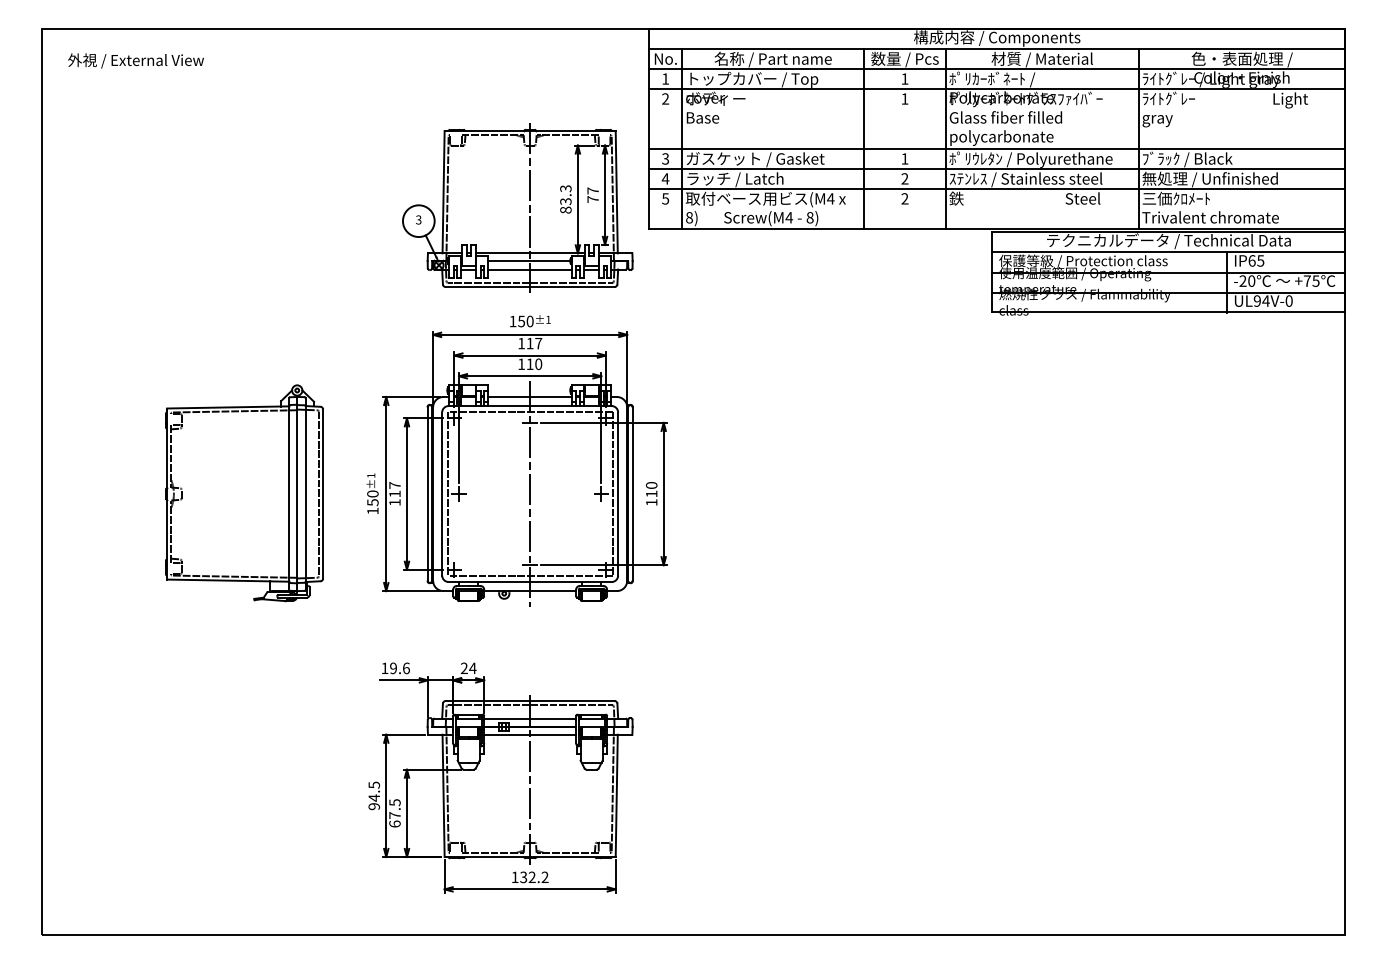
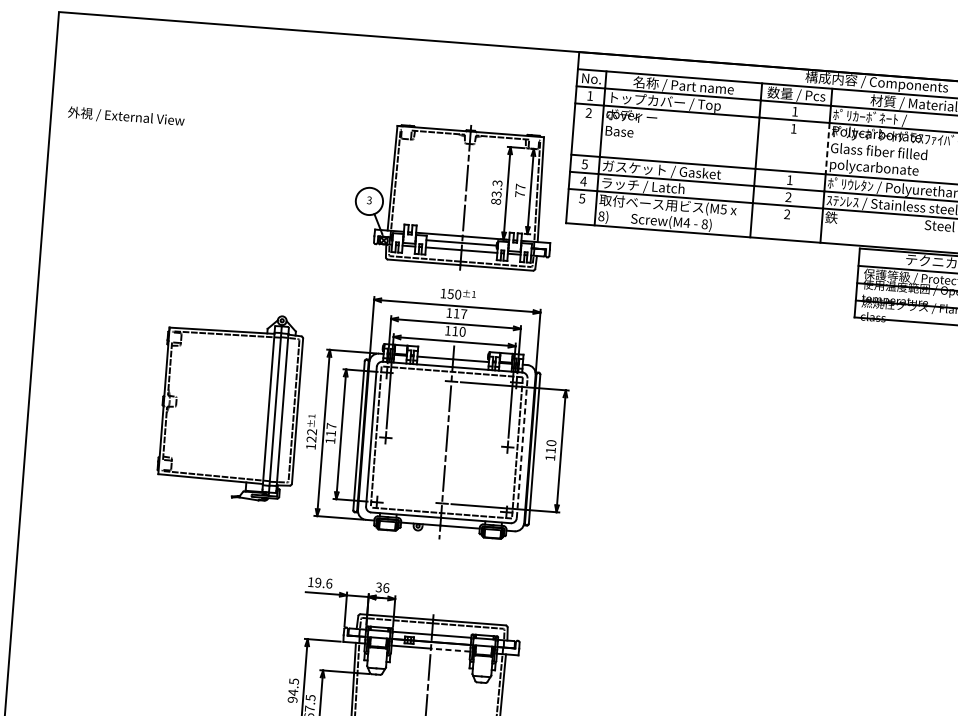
text: (135, 60) -> (125, 116), moved
line: (945, 118) -> (827, 148), solid -> dashed
text: (665, 158) -> (584, 164), 3 -> 5
text: (830, 198) -> (723, 209), (M4 -> (M5
part: (244, 493) -> (230, 405), moved
line: (618, 494) -> (522, 448), solid -> dashed
text: (372, 498) -> (311, 435), 150 -> 122
text: (468, 668) -> (382, 587), 24 -> 36
line: (553, 734) -> (450, 649), solid -> dashed

